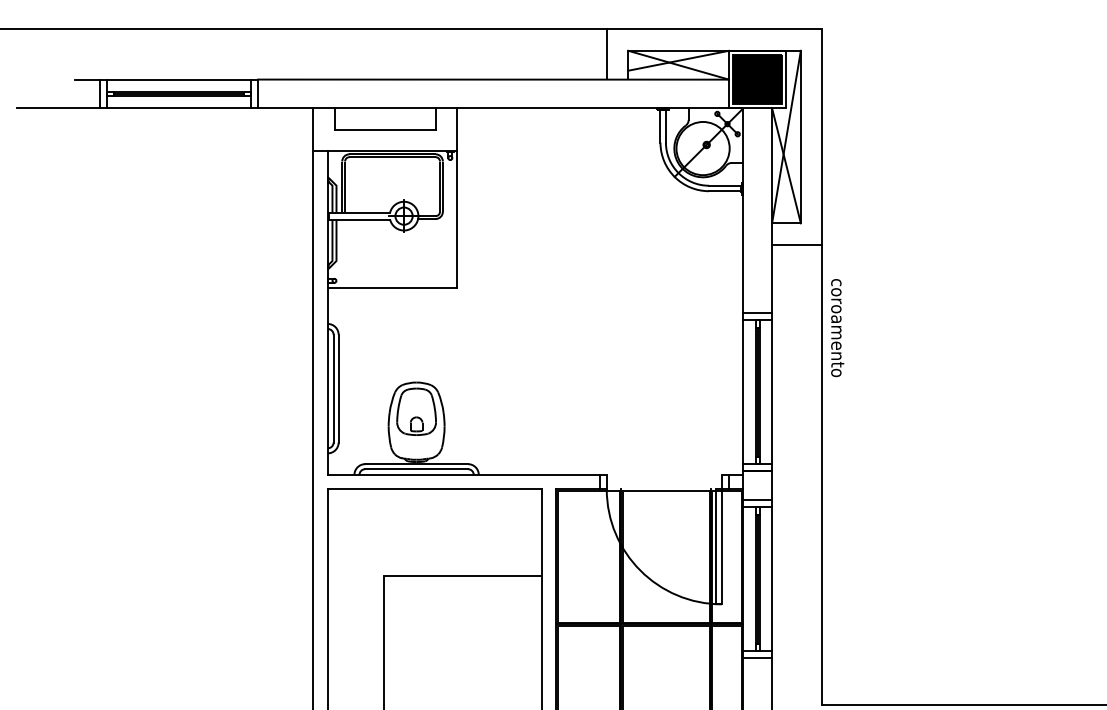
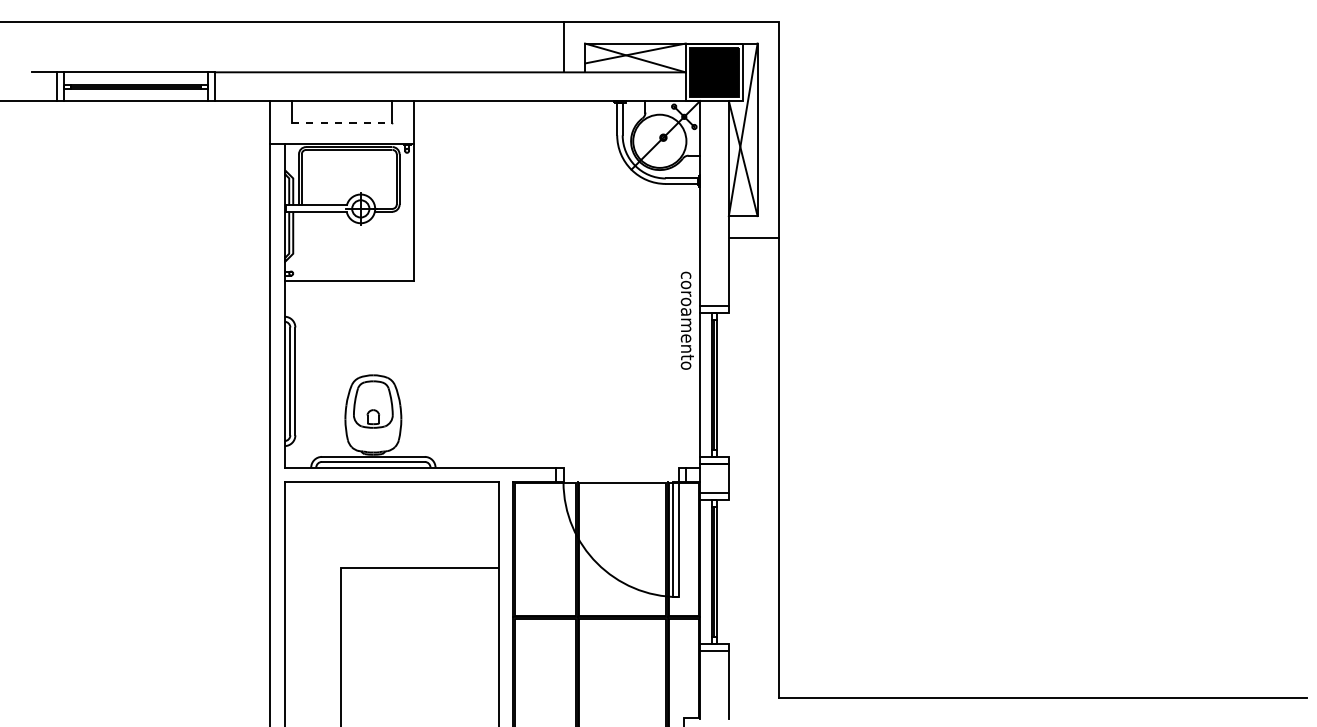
line: (385, 129) -> (342, 122), solid -> dashed
text: (836, 327) -> (686, 320), moved
line: (771, 391) -> (728, 384), removed
line: (771, 578) -> (728, 571), removed

